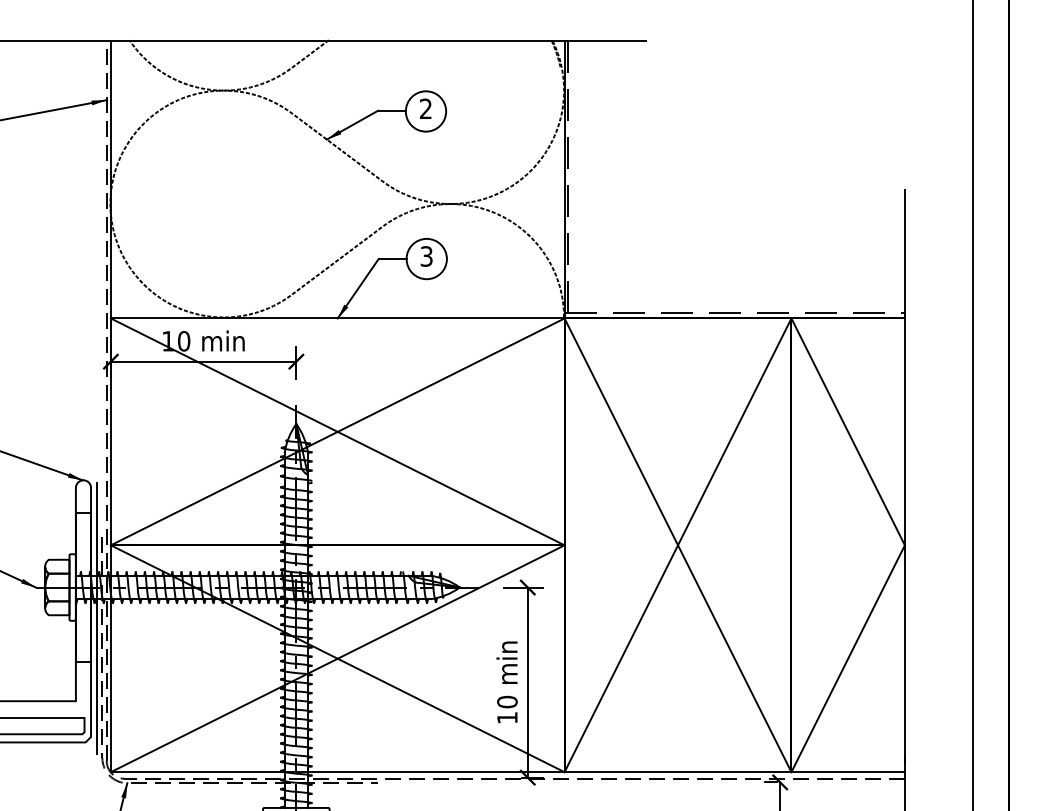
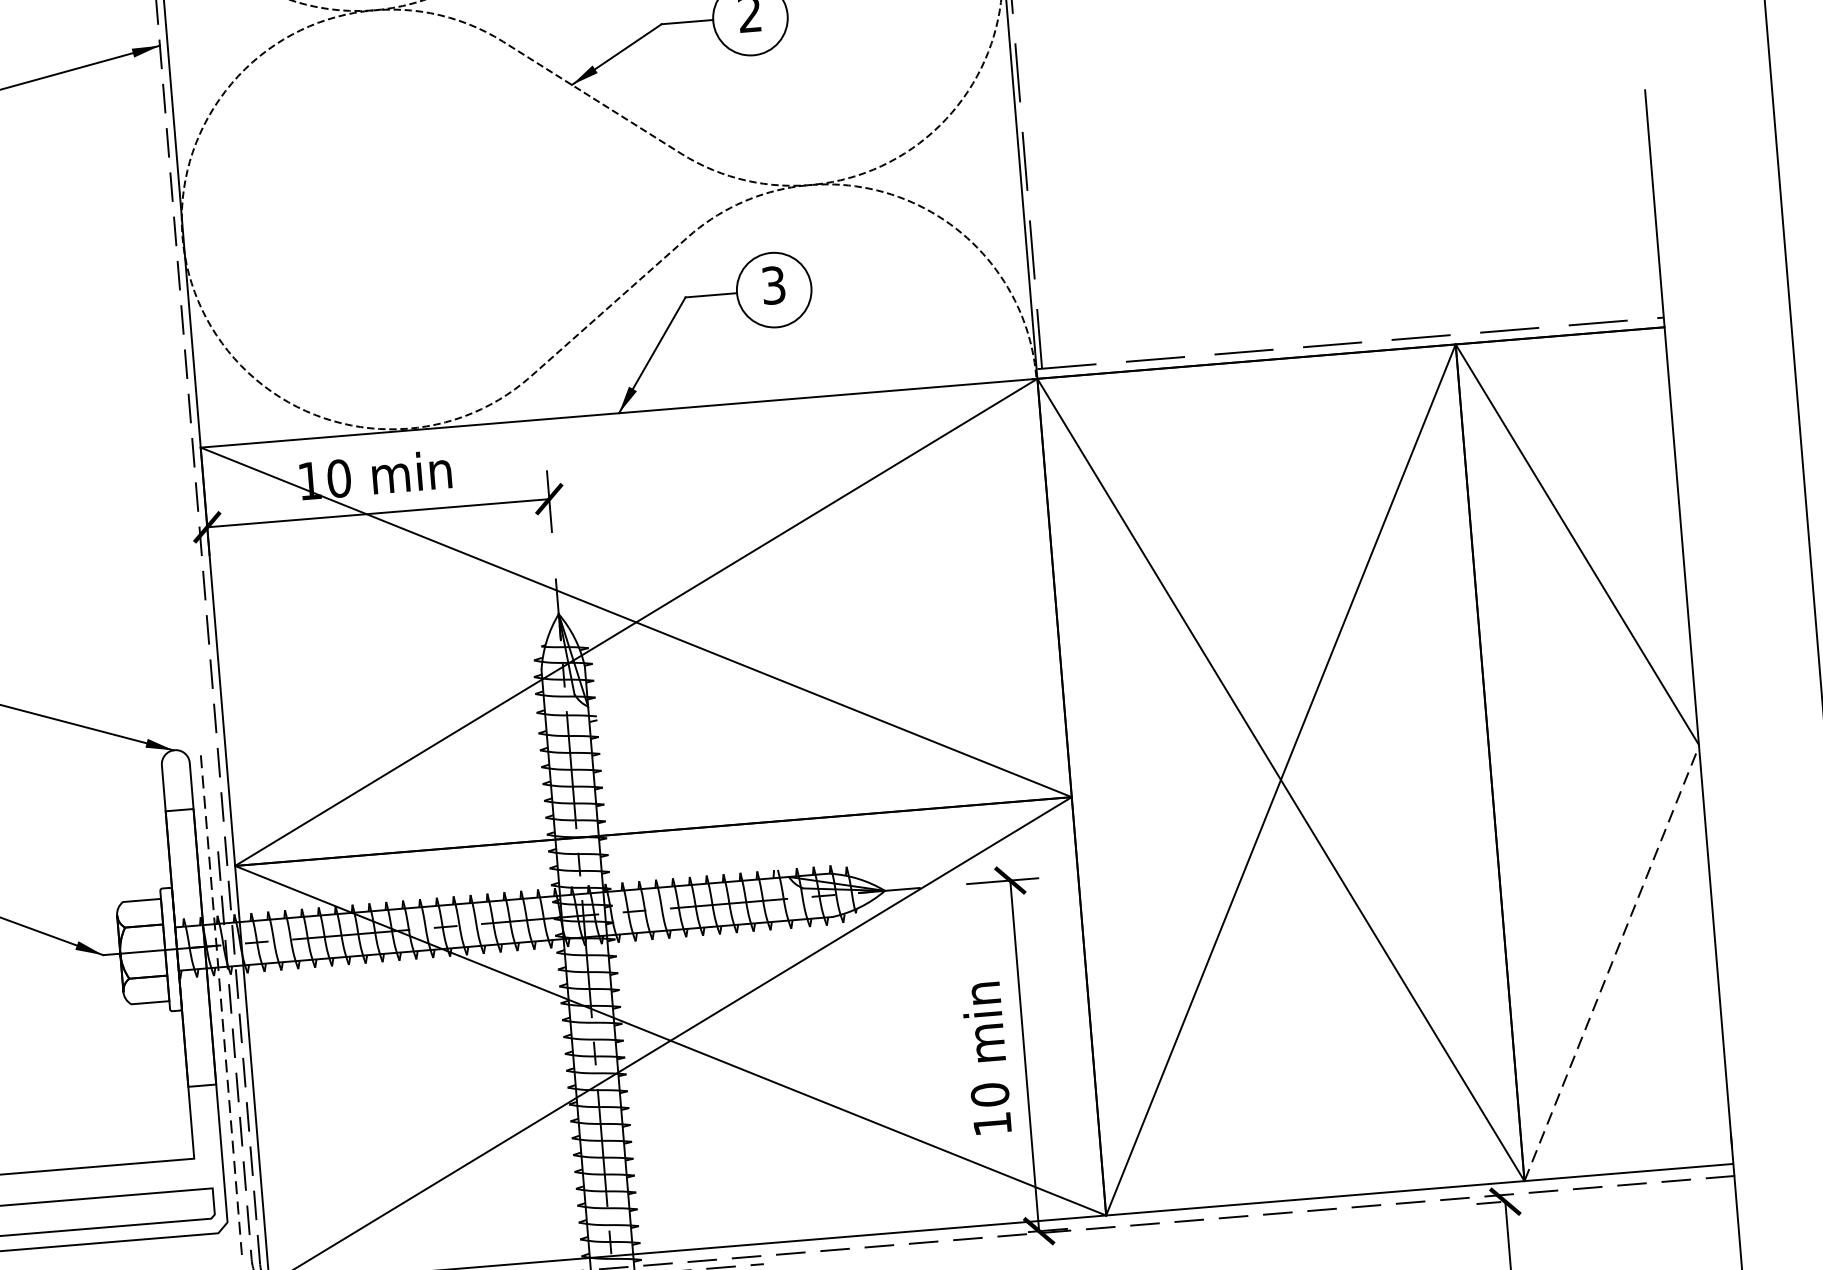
line: (97, 618) -> (221, 1002), solid -> dashed
line: (848, 658) -> (1612, 962), solid -> dashed

